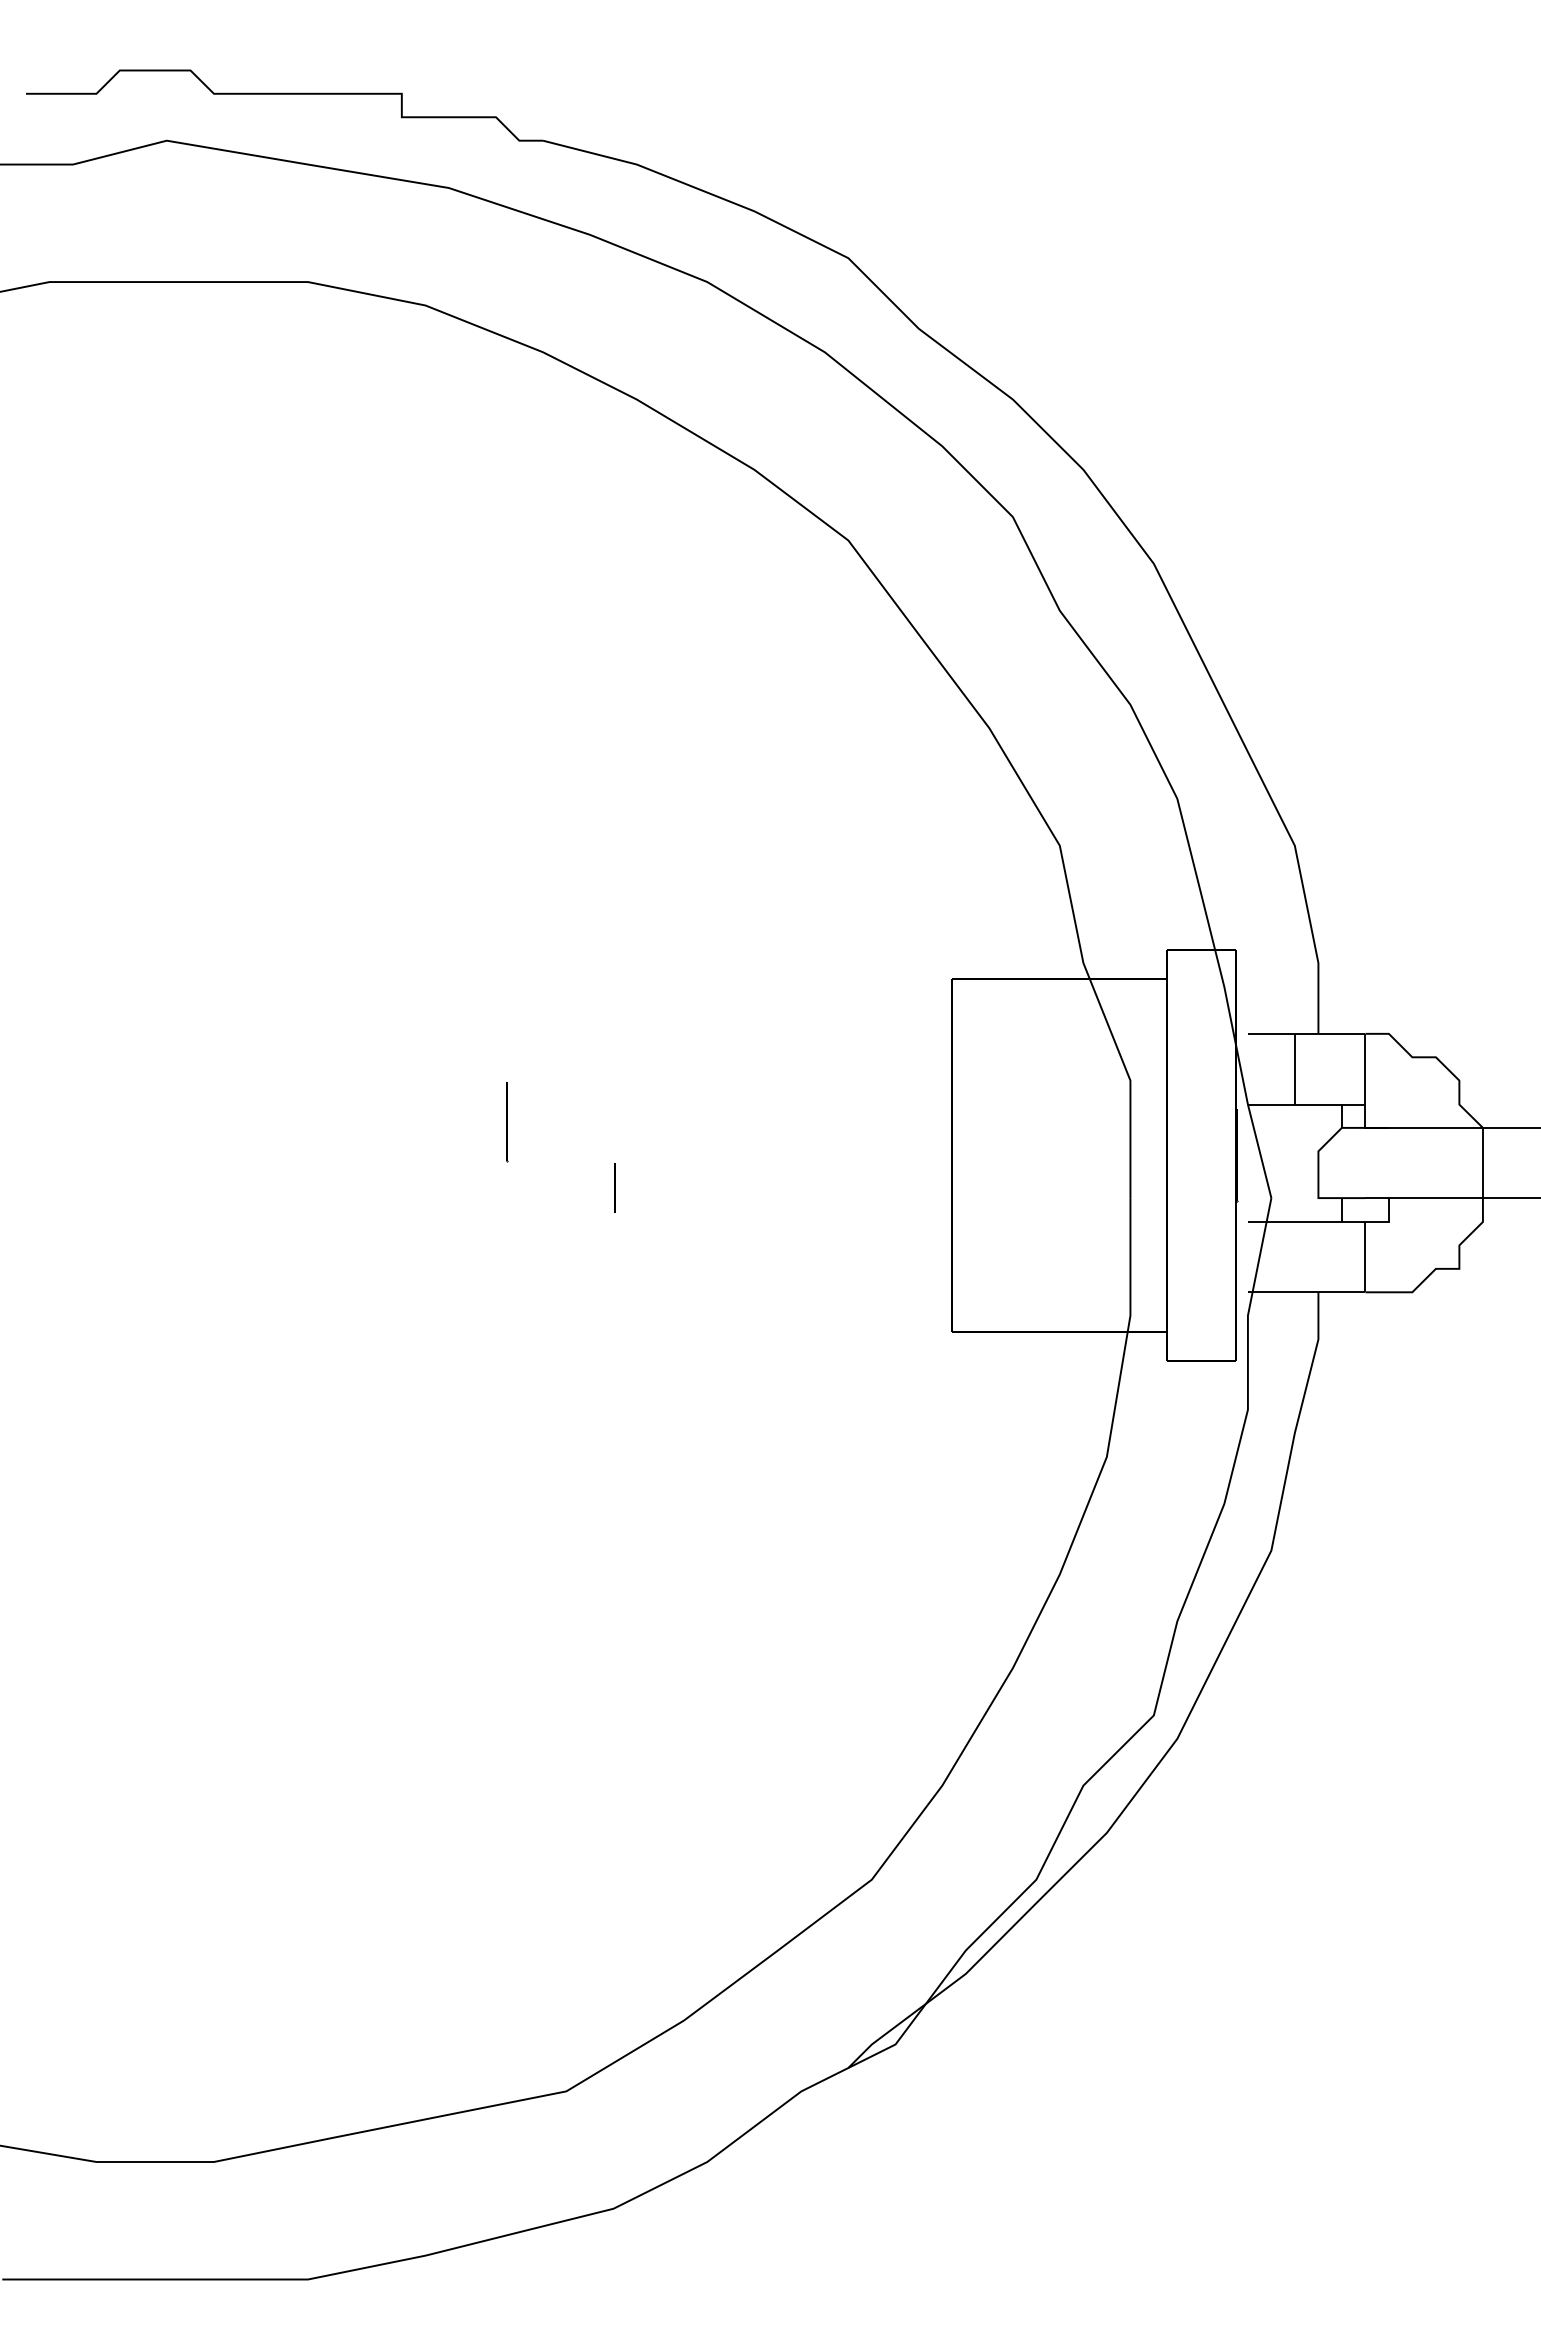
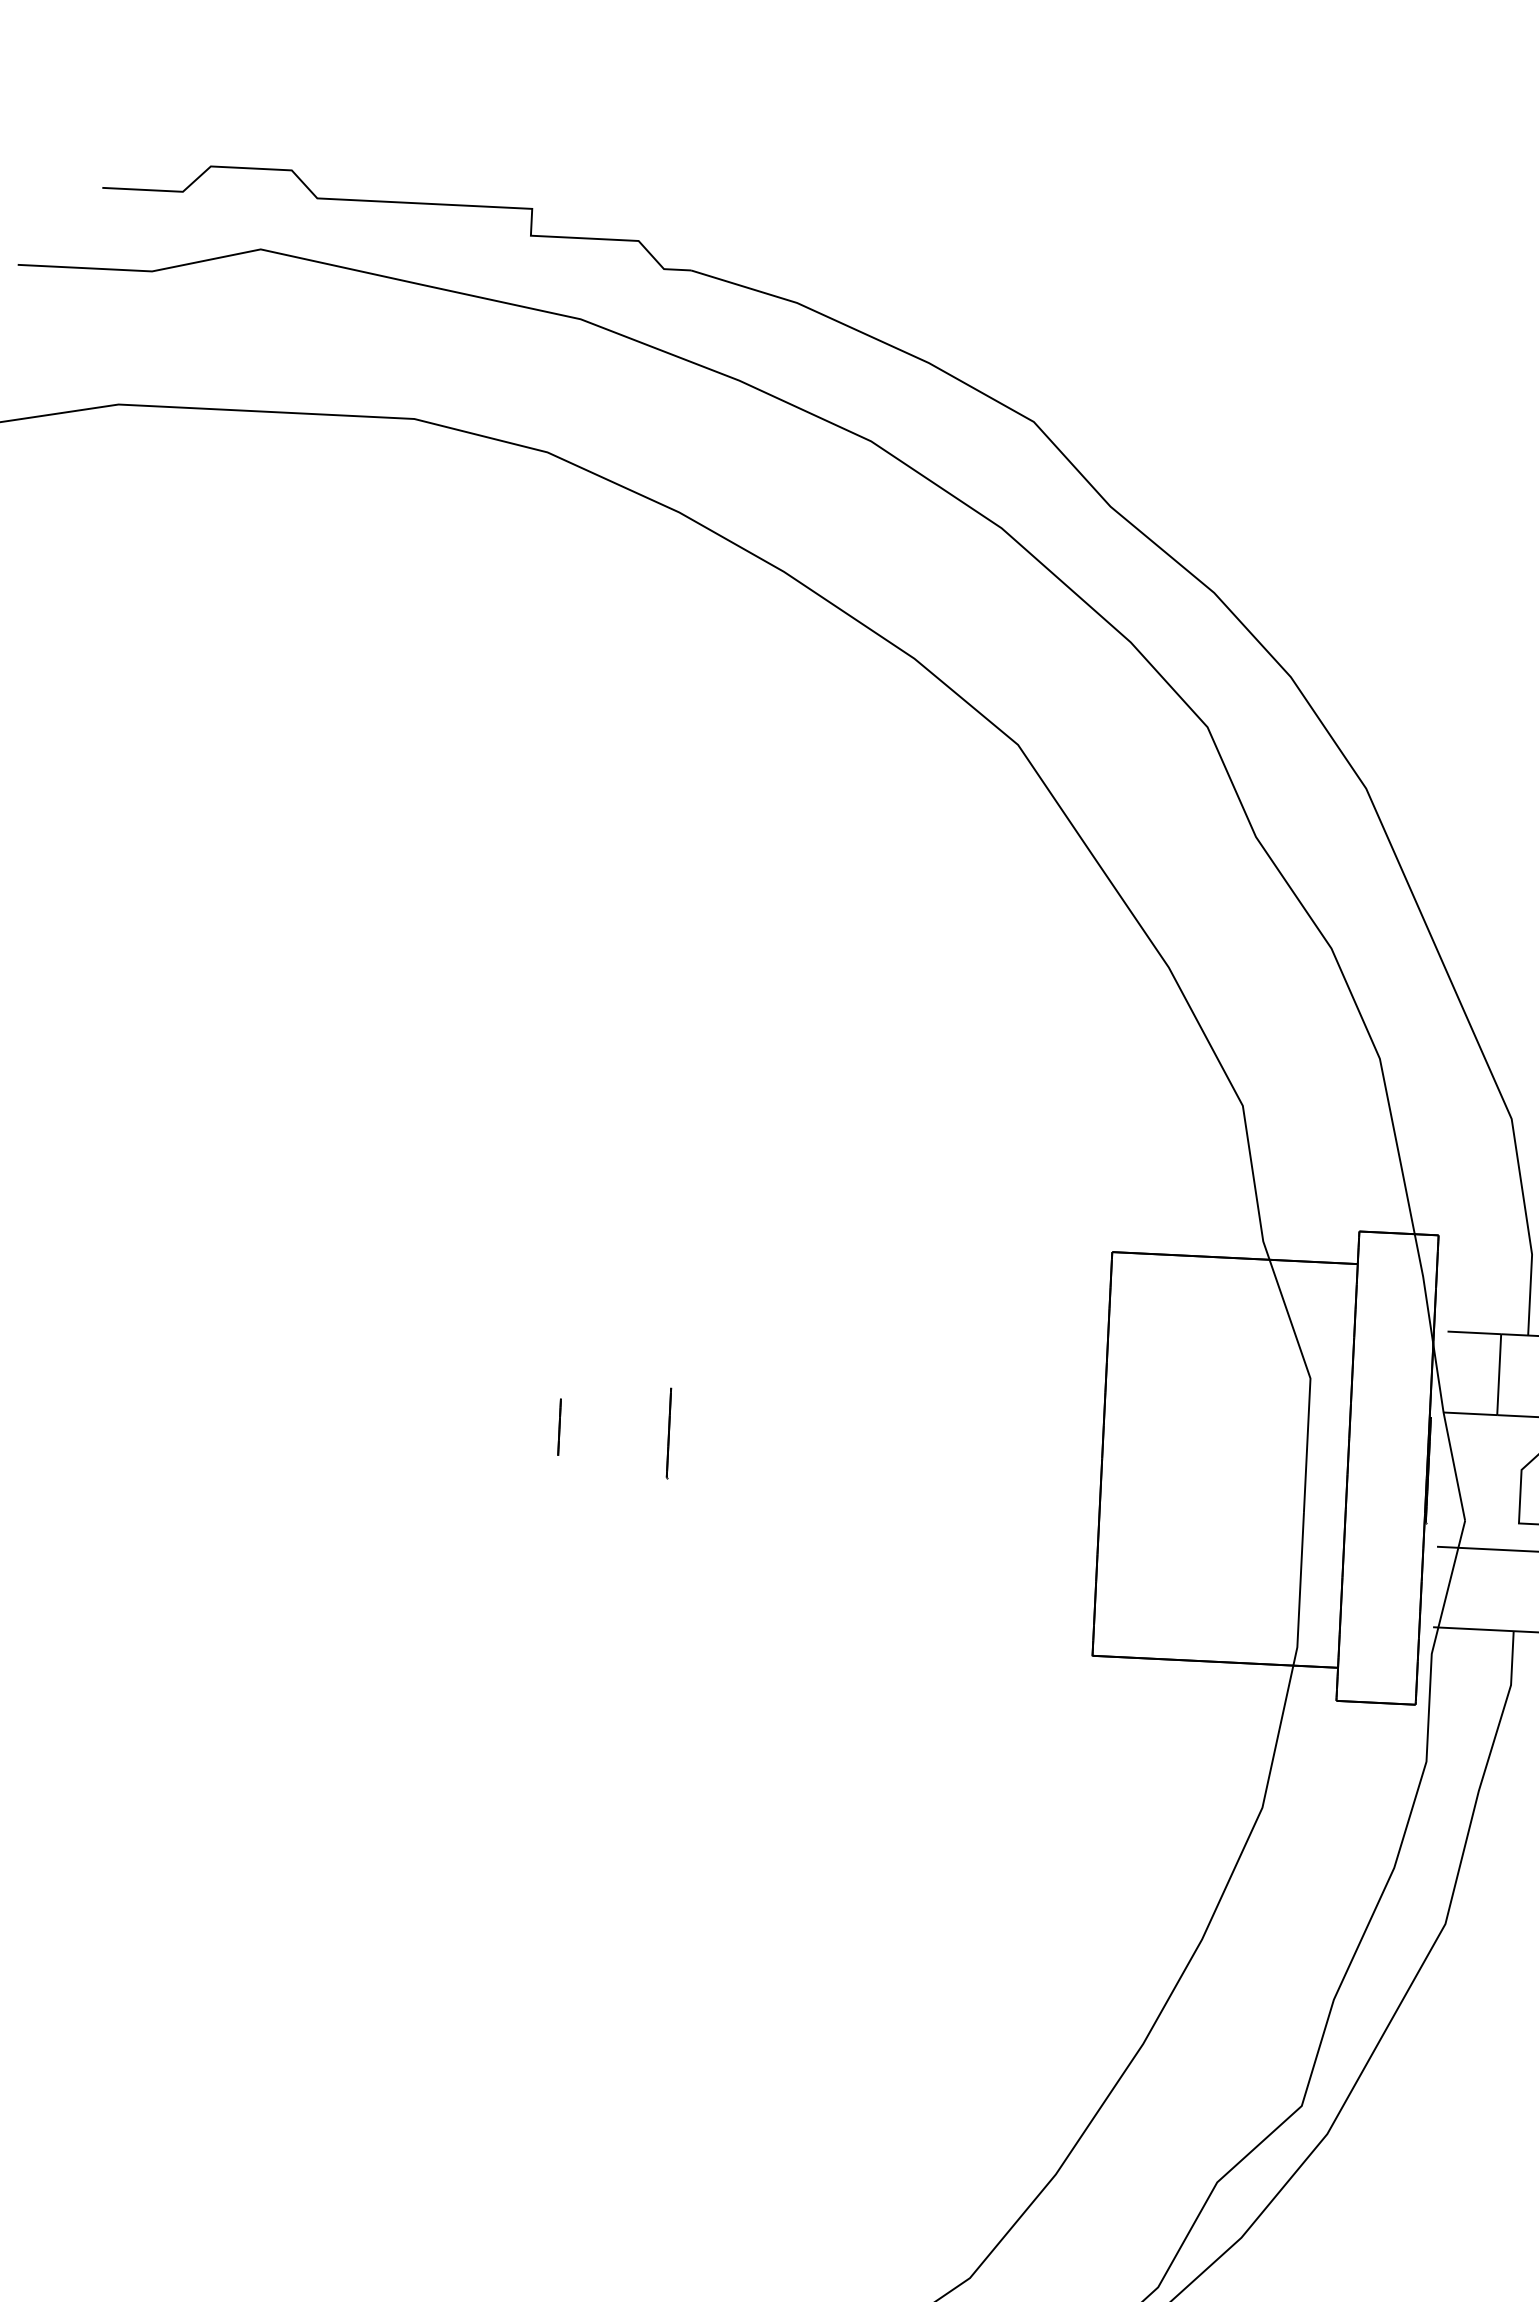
line: (507, 1122) -> (669, 1434), moved
line: (614, 1187) -> (559, 1426), moved

